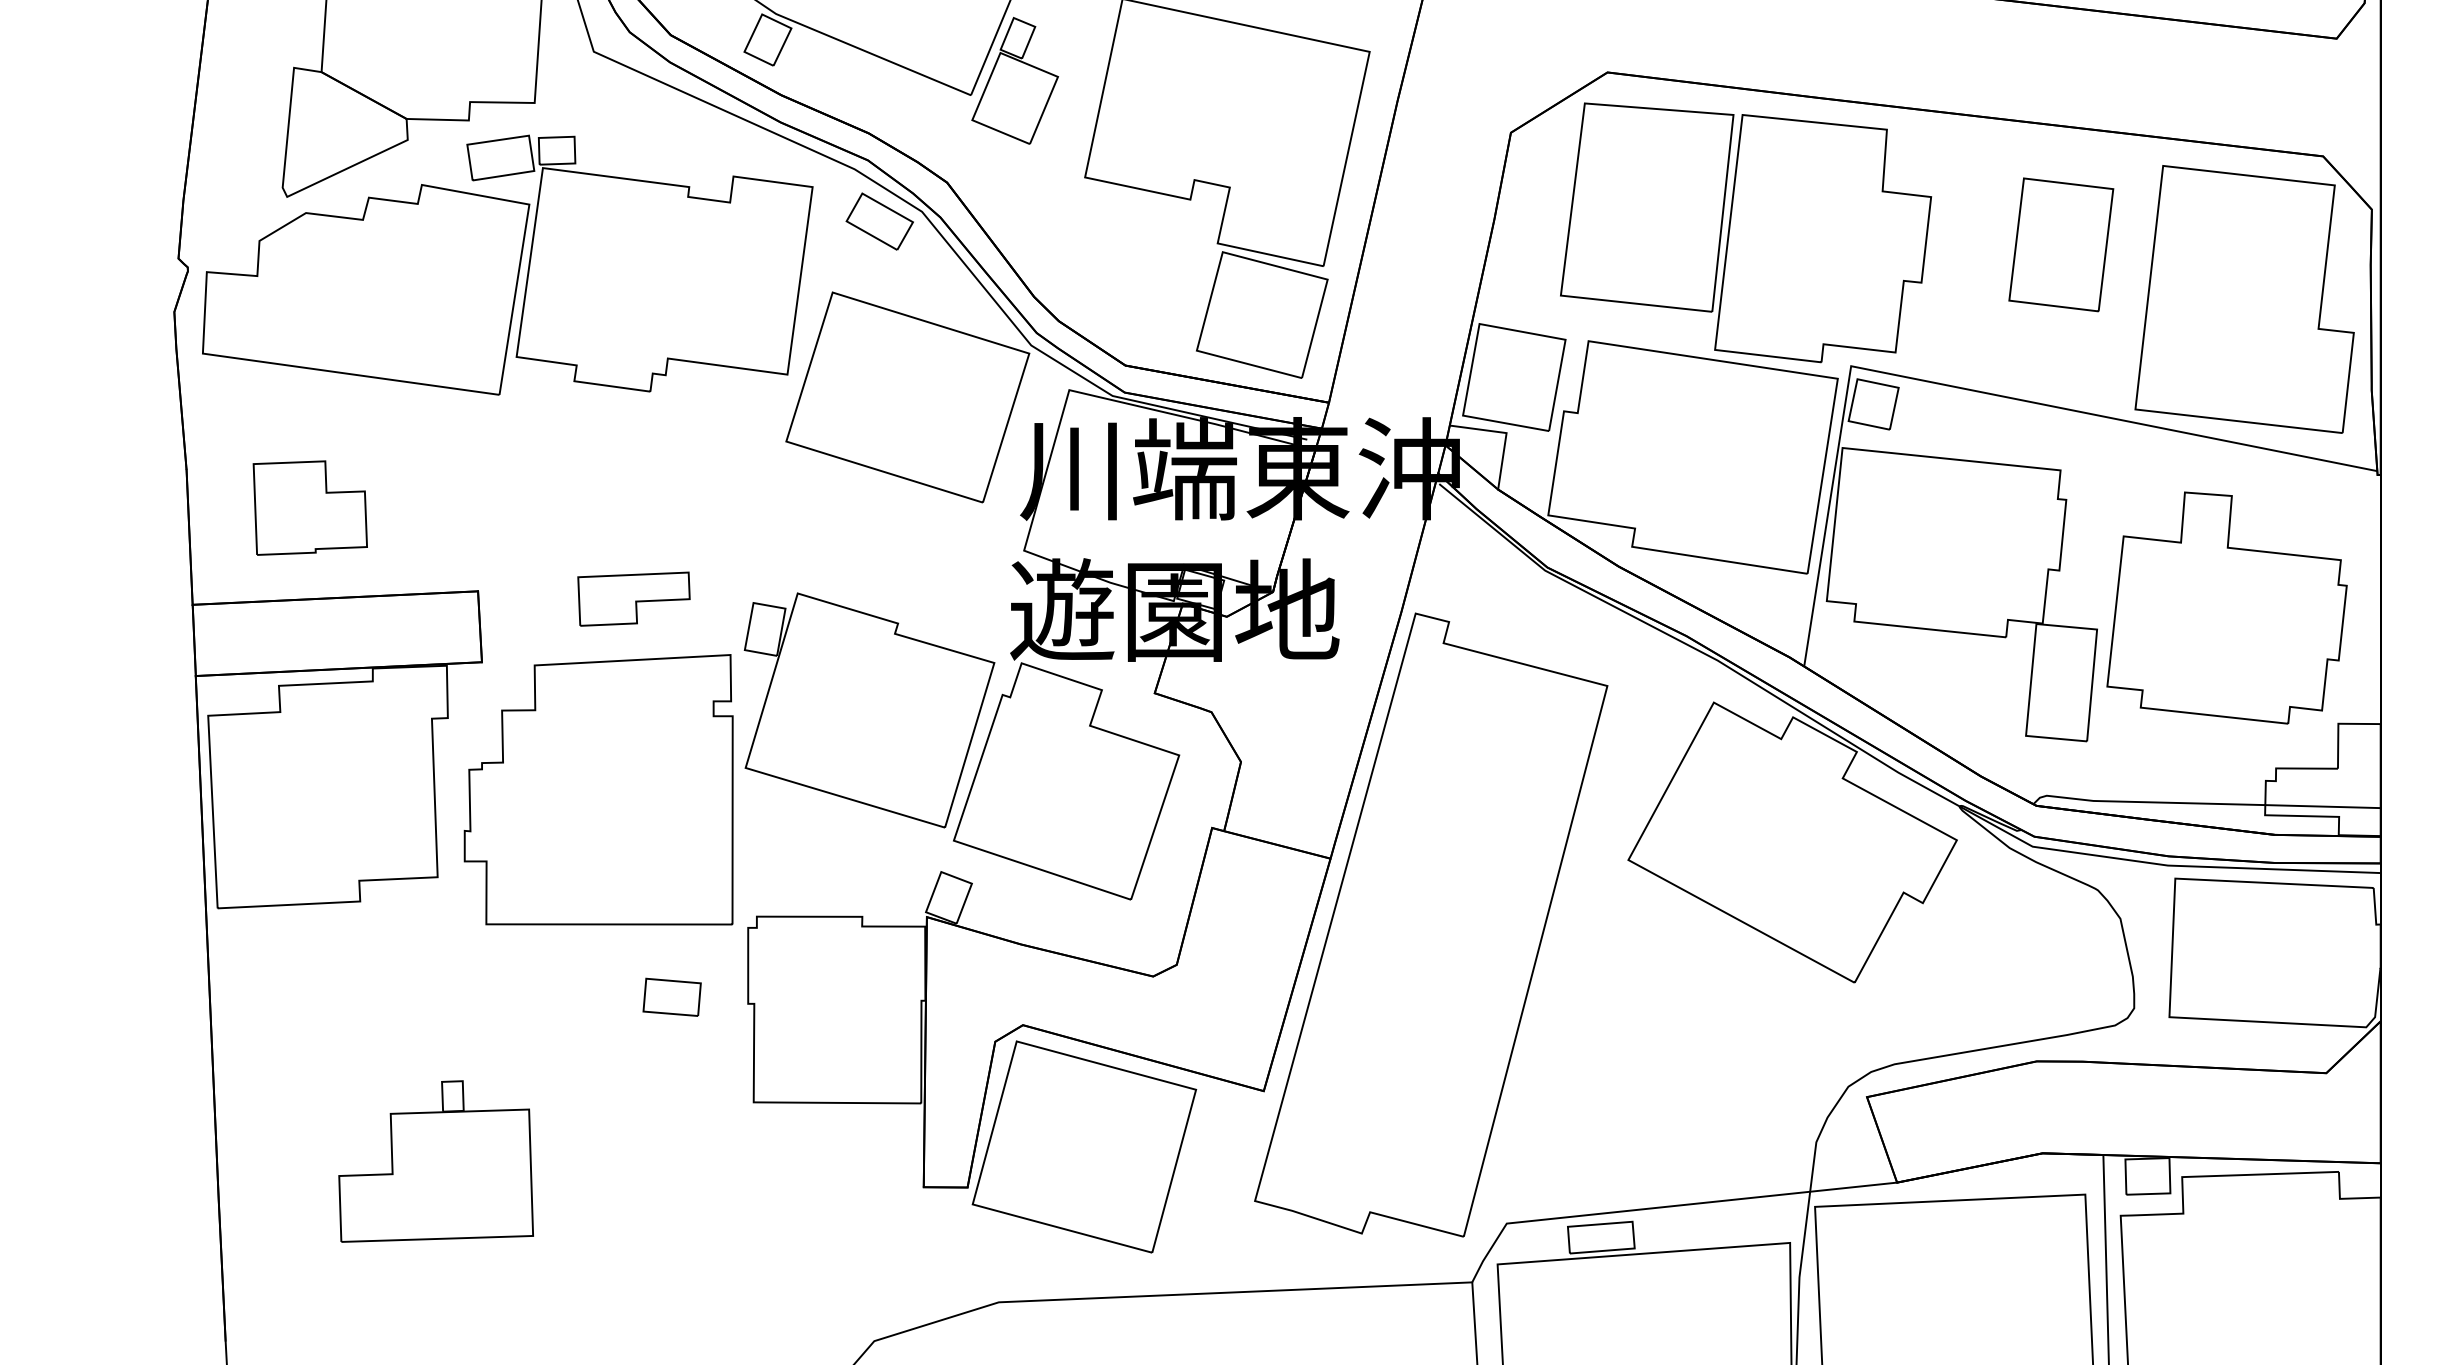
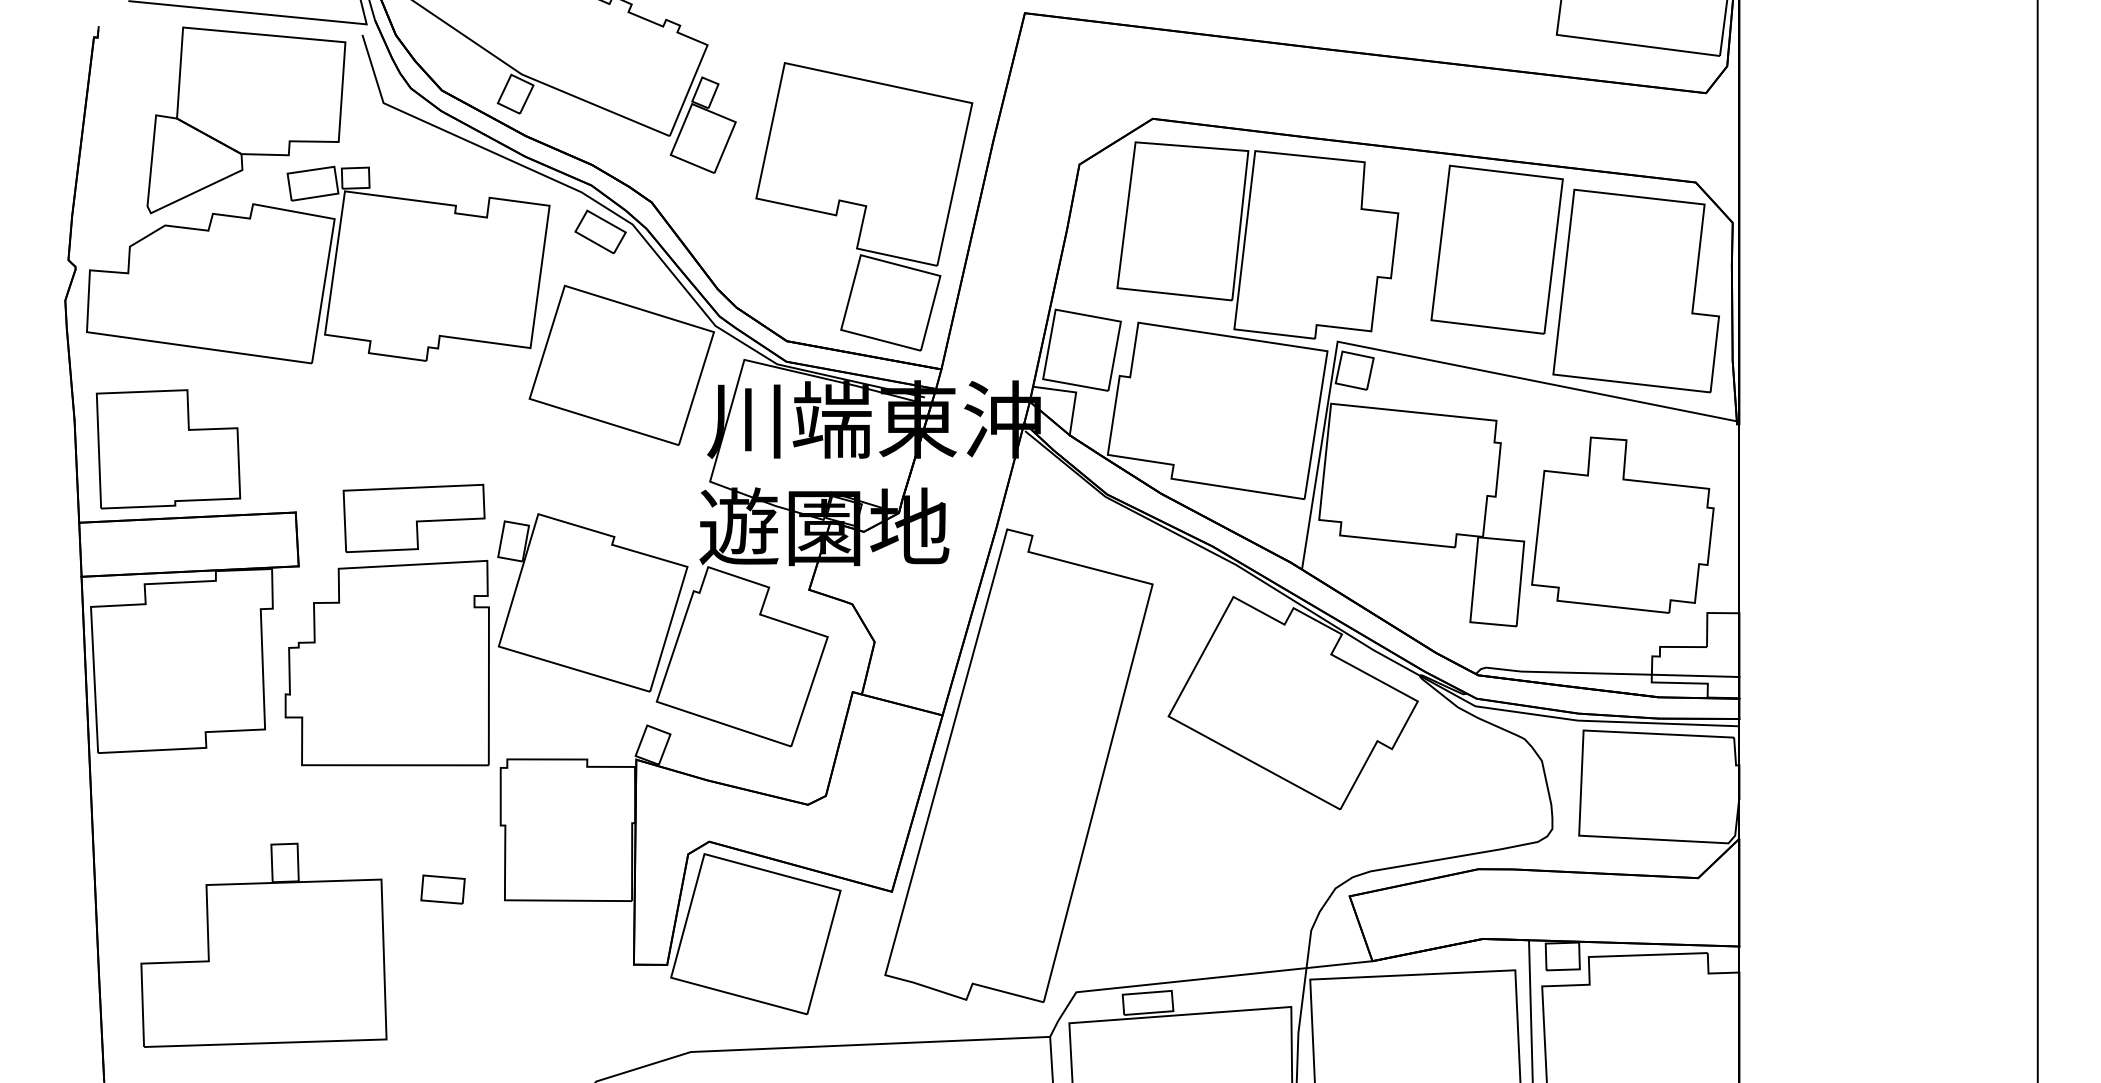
part: (2060, 244) -> (1496, 249), size x1.67
part: (310, 508) -> (168, 449), size x1.67
part: (633, 599) -> (413, 518), size x1.67
part: (671, 997) -> (442, 889), moved
part: (435, 1160) -> (263, 944), size x1.67

